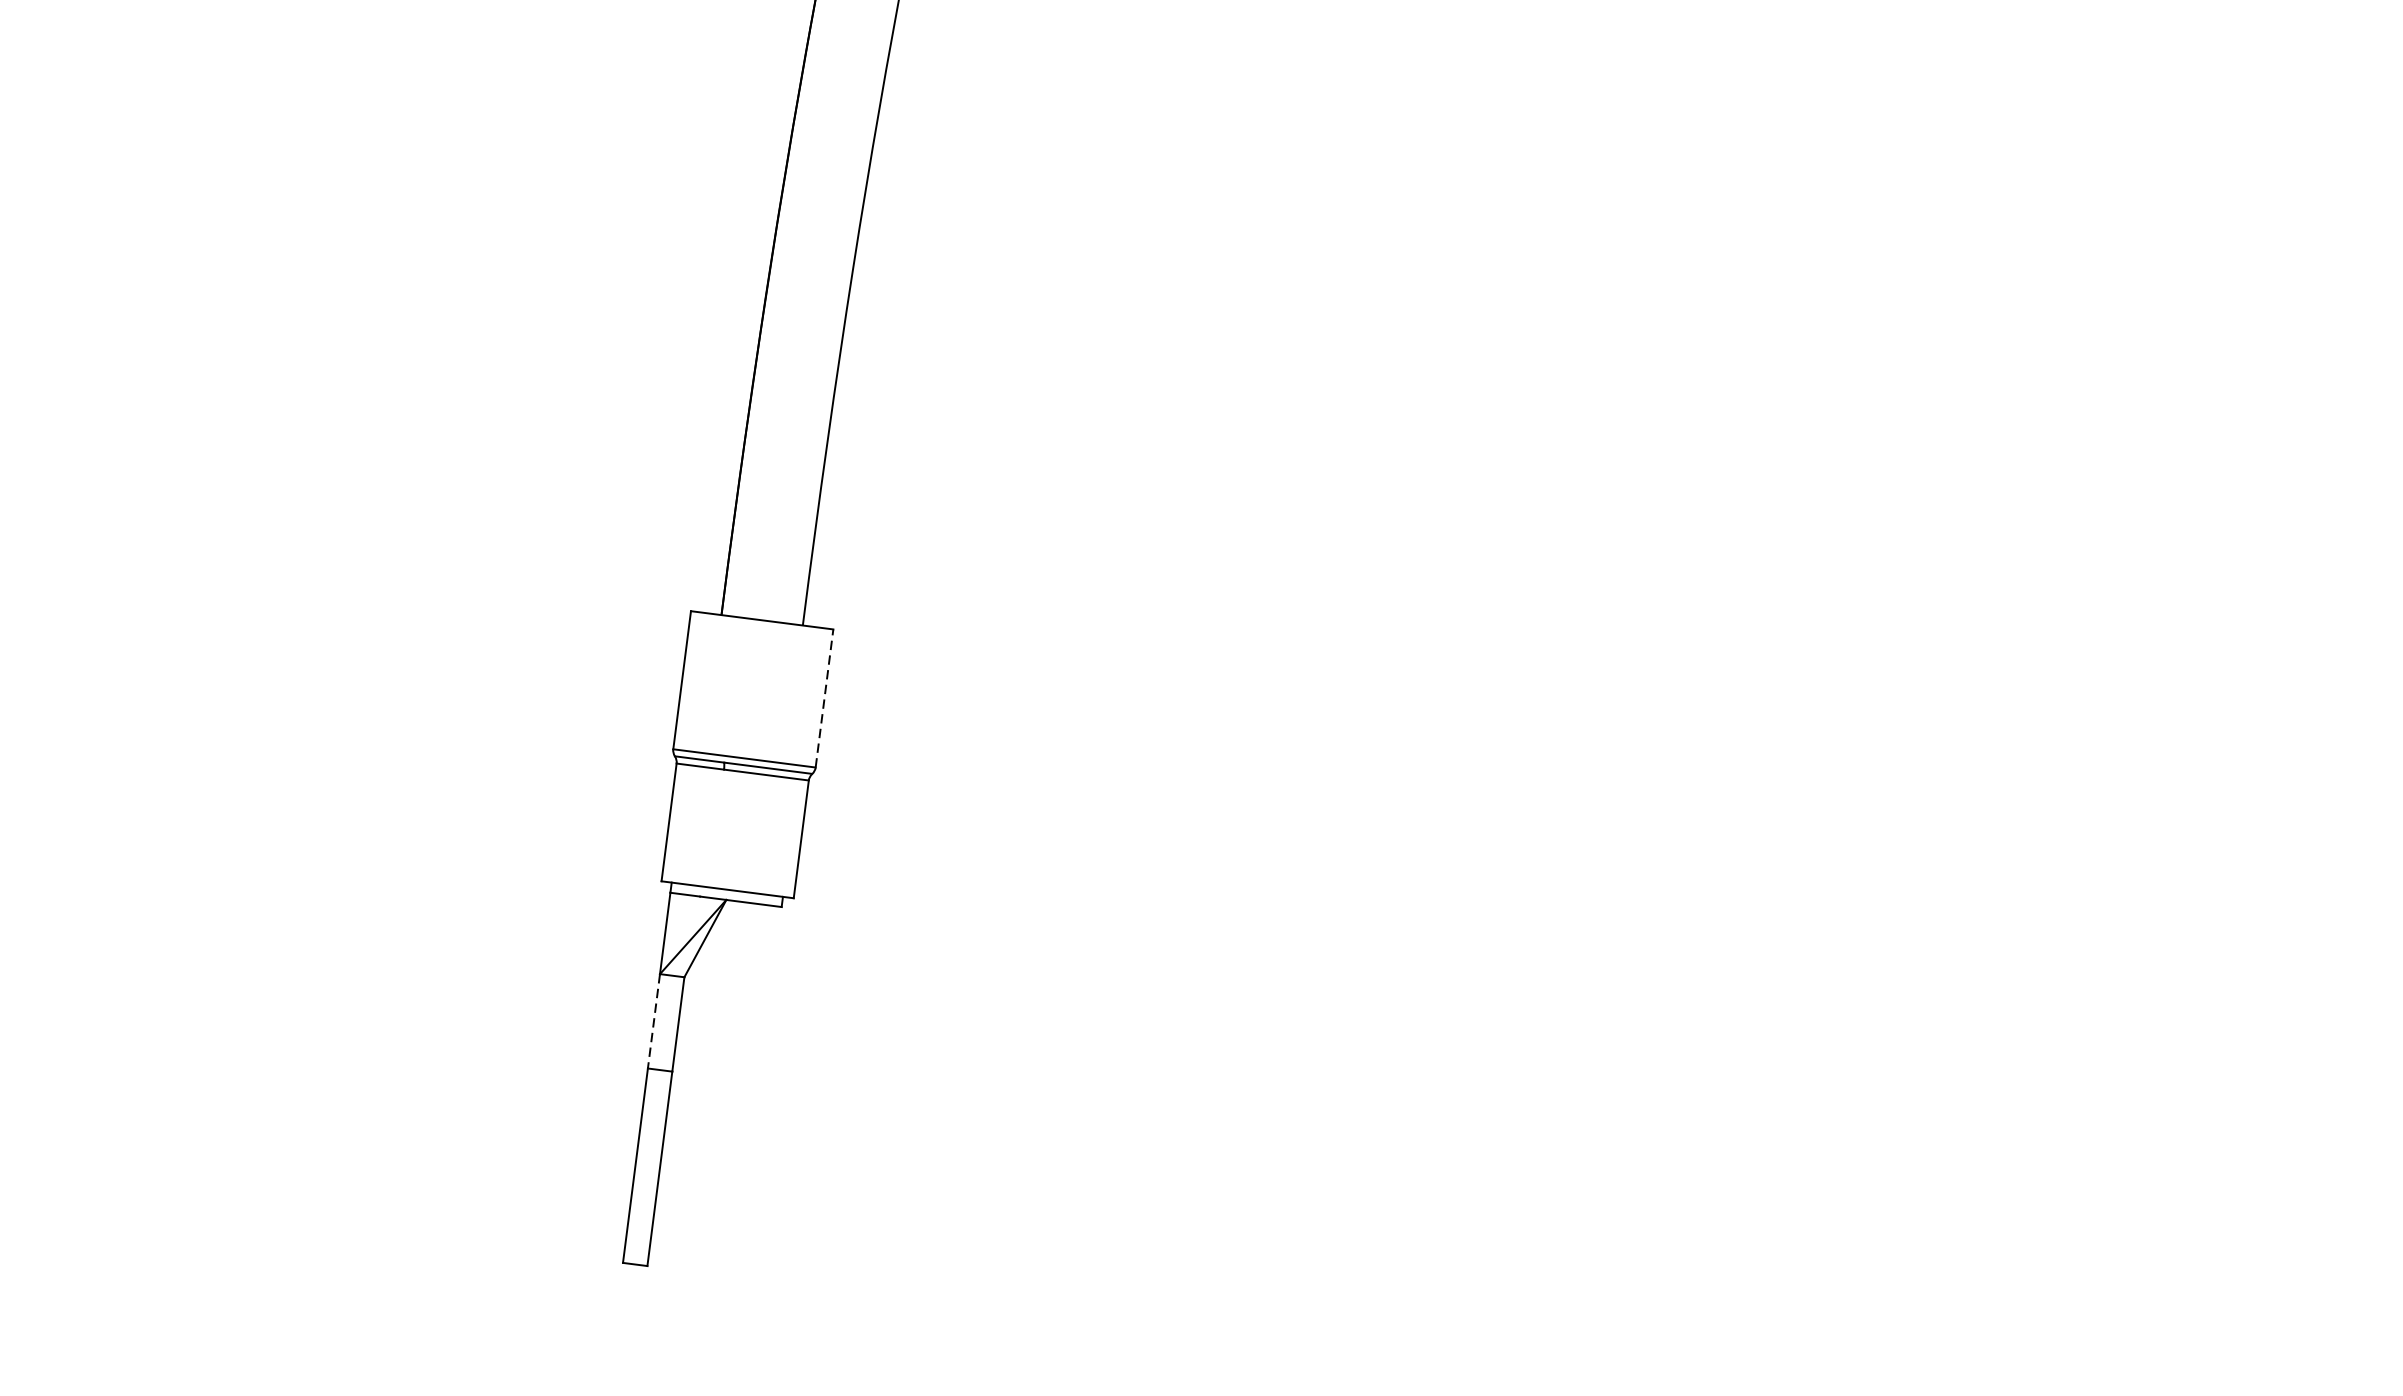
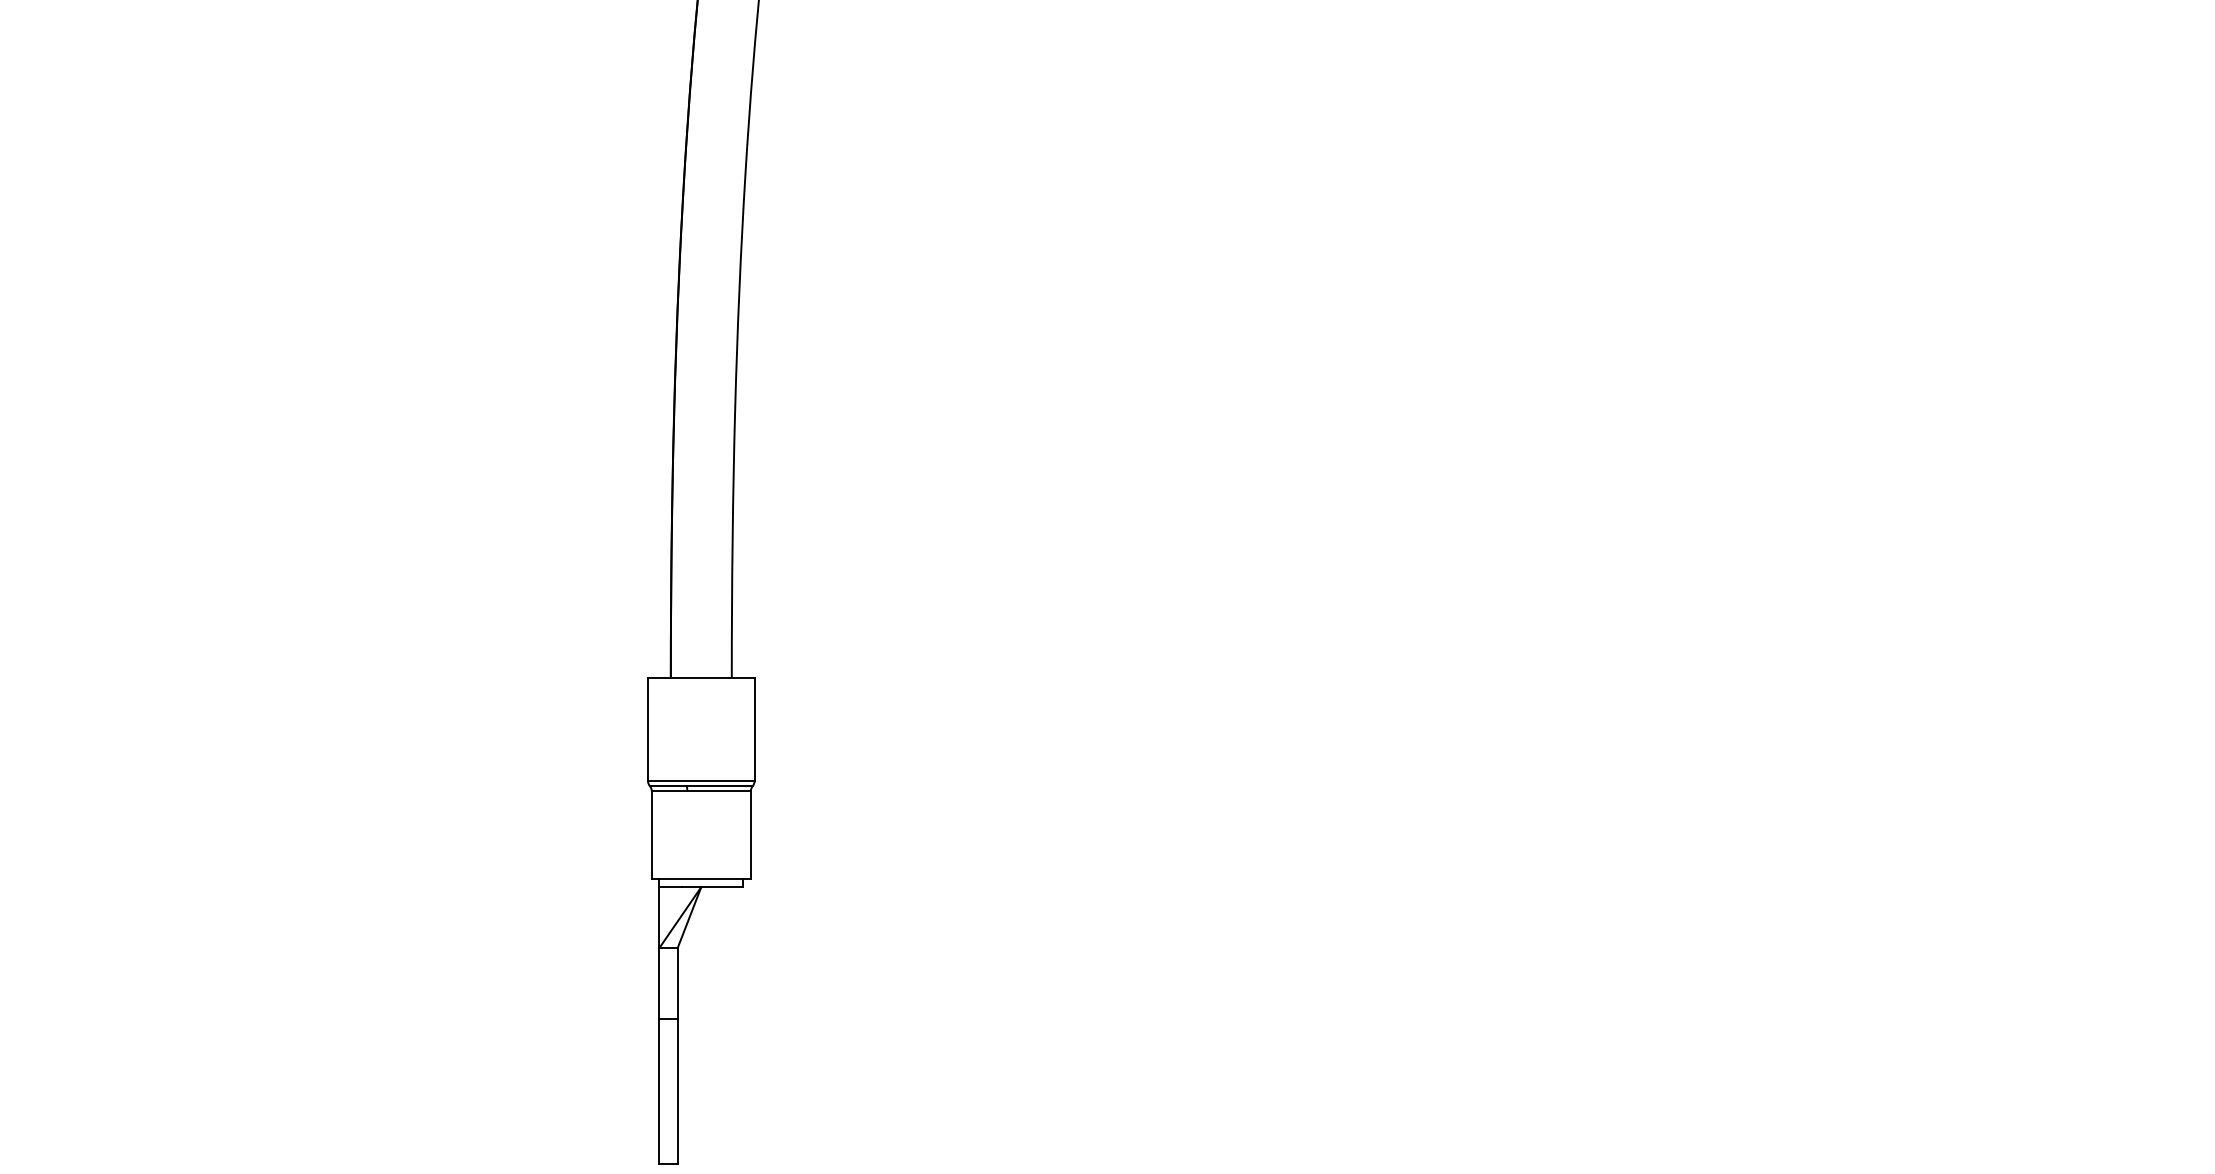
line: (824, 698) -> (754, 729), dashed -> solid
line: (654, 1021) -> (659, 983), dashed -> solid

